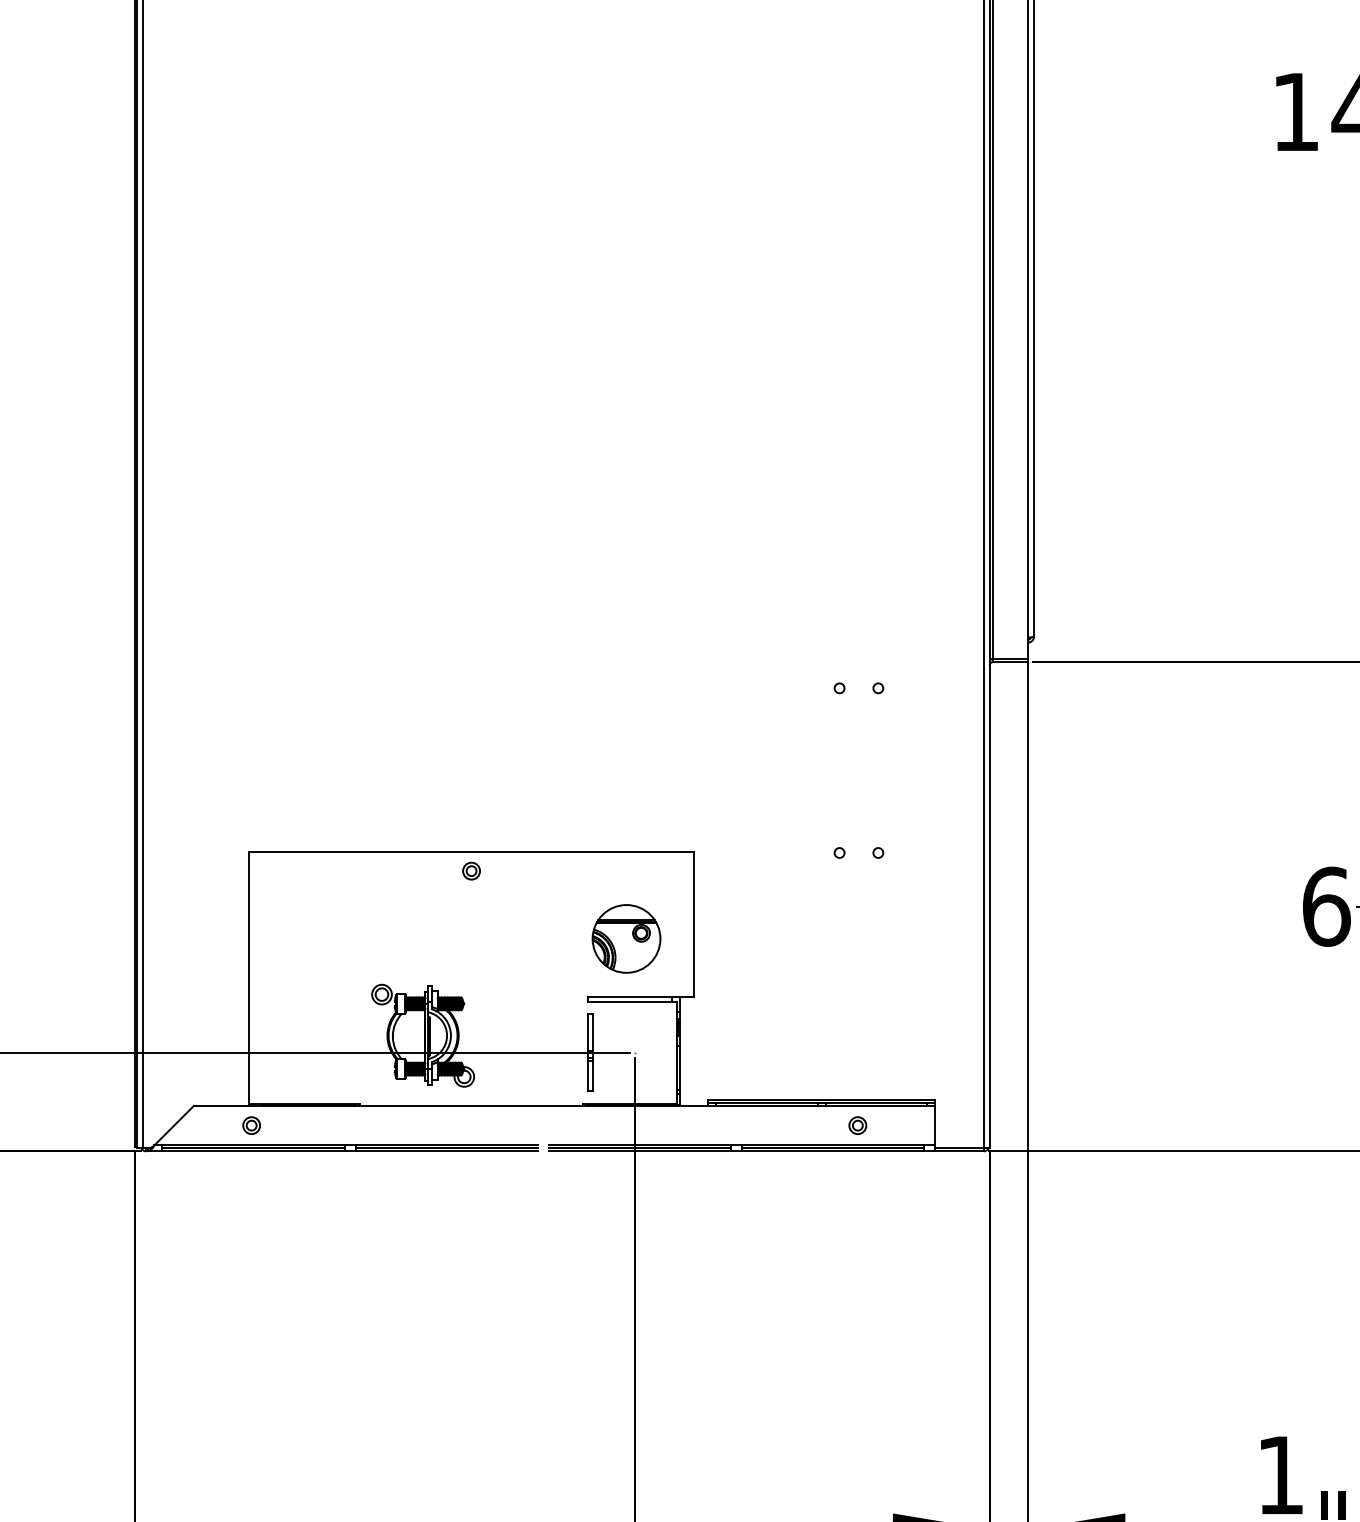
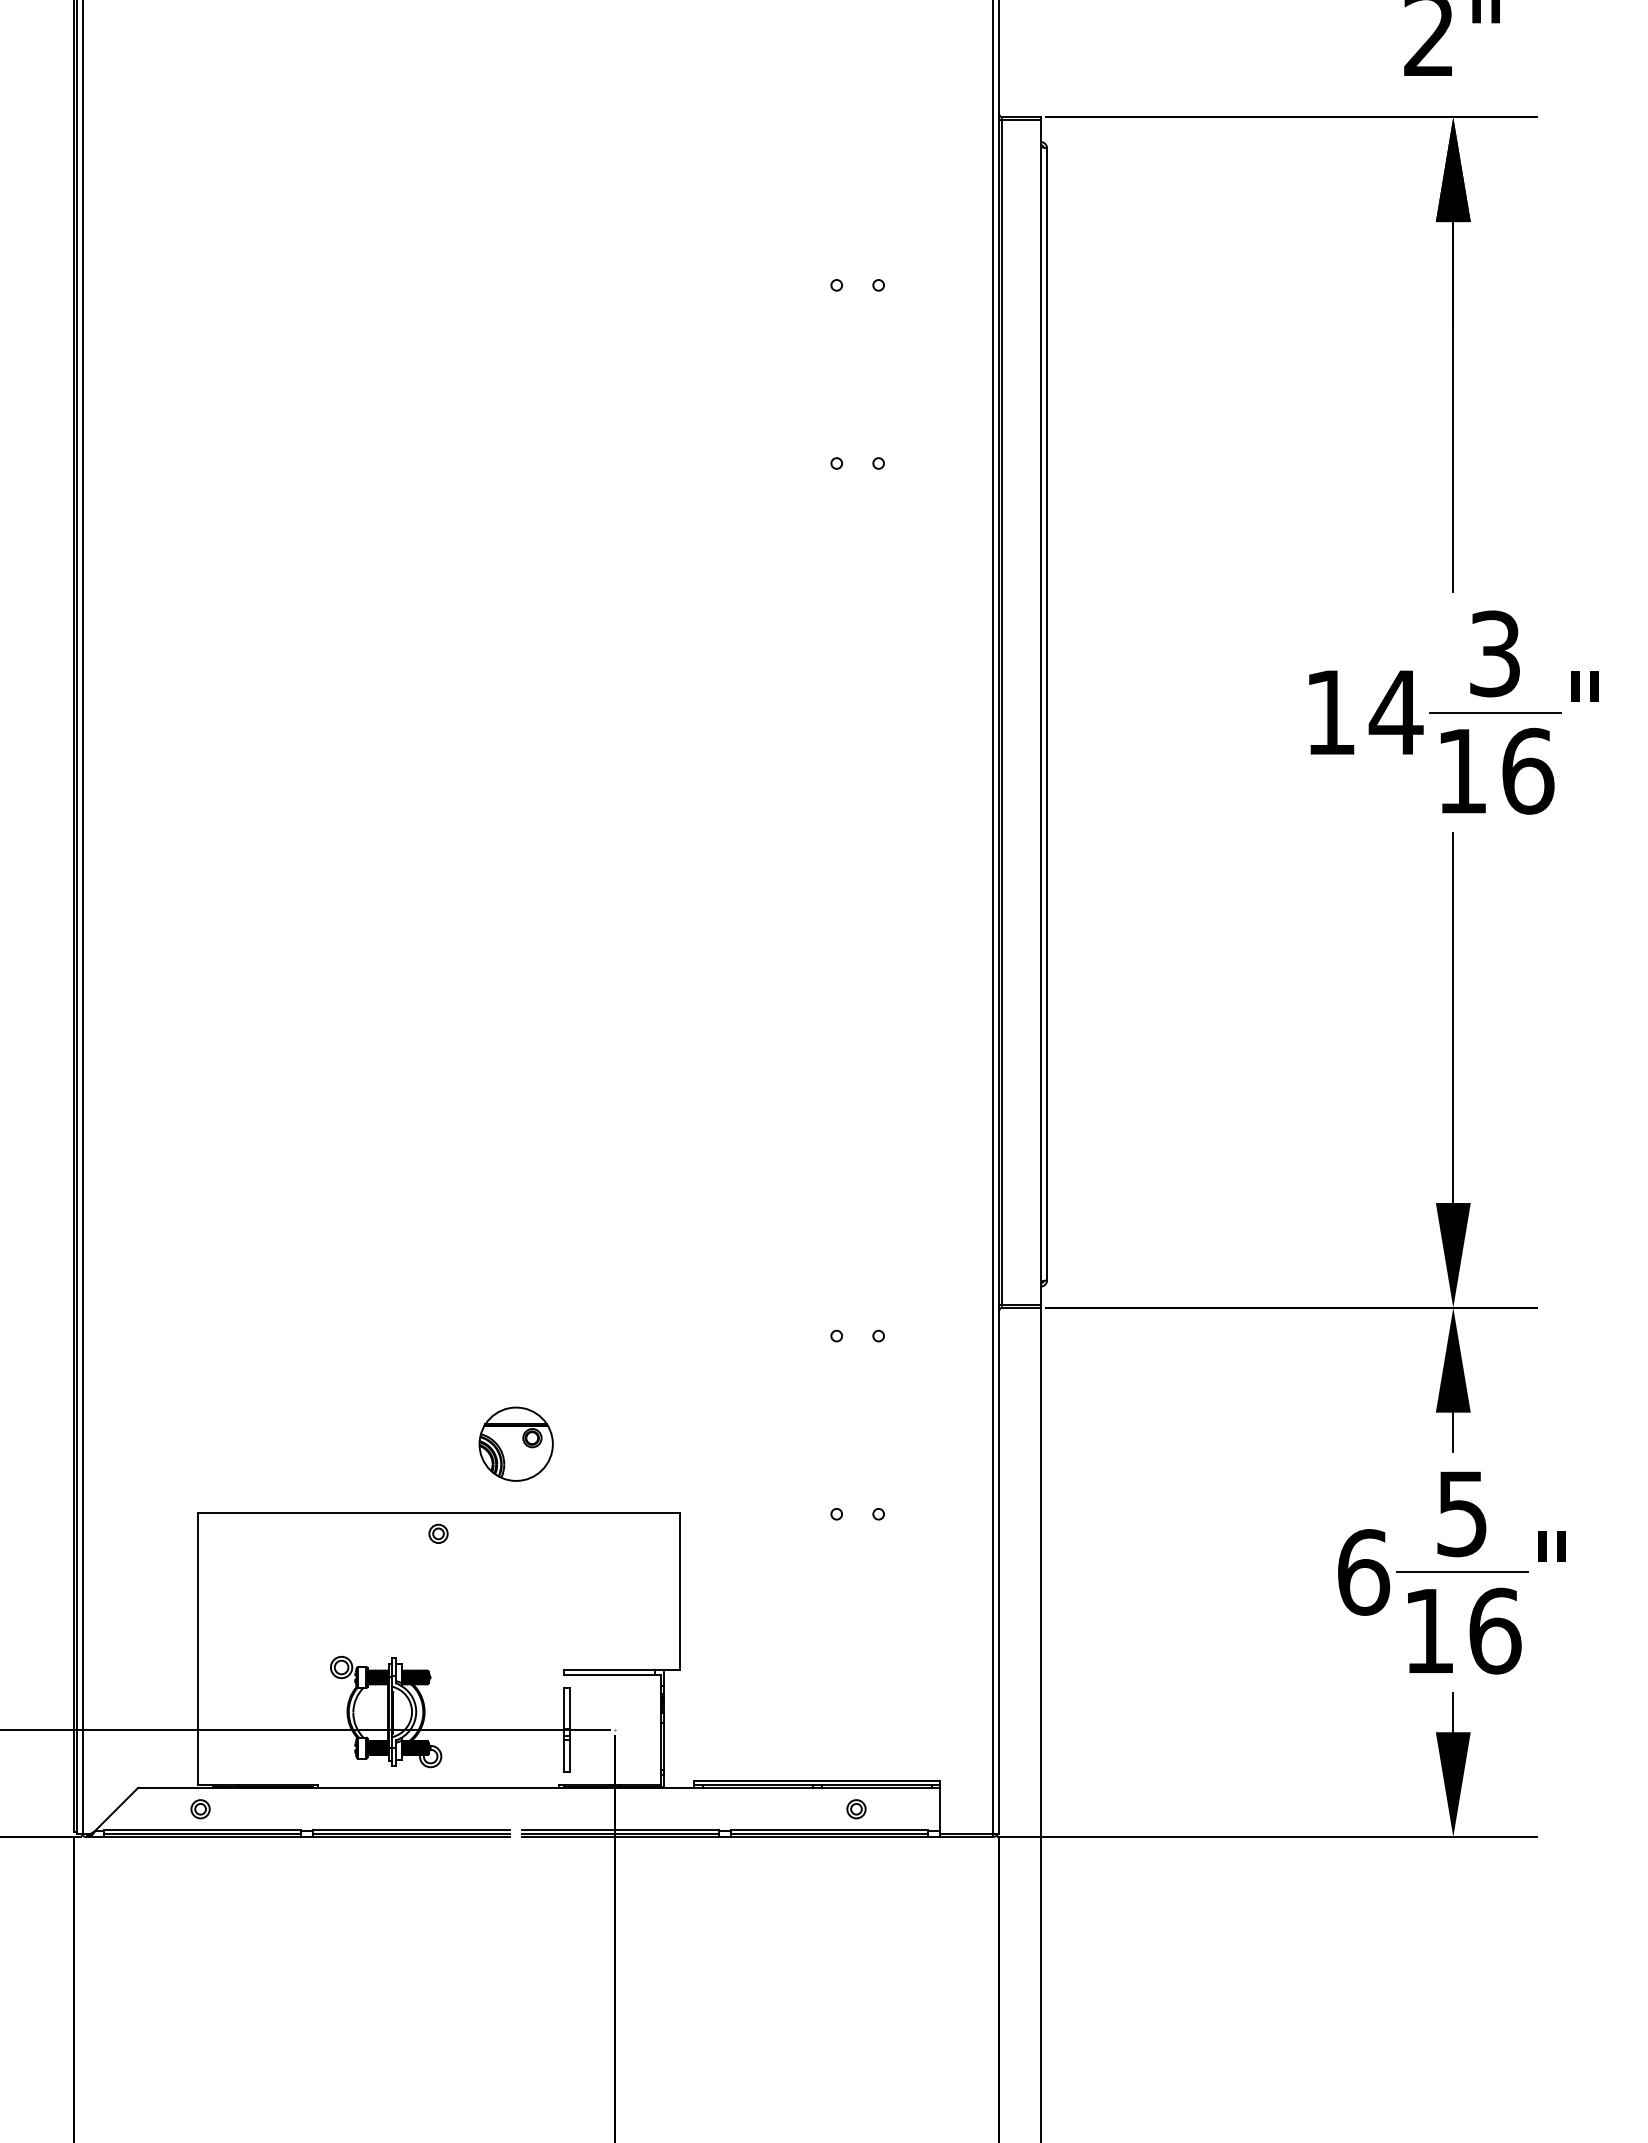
part: (625, 938) -> (515, 1443), moved

